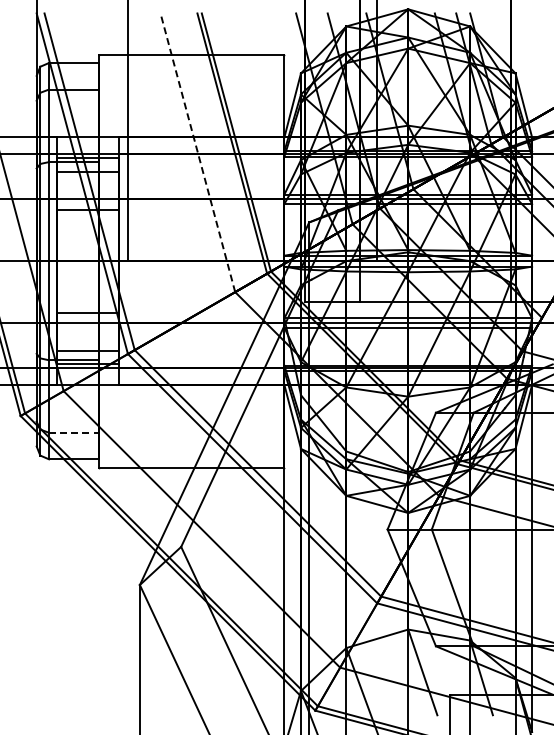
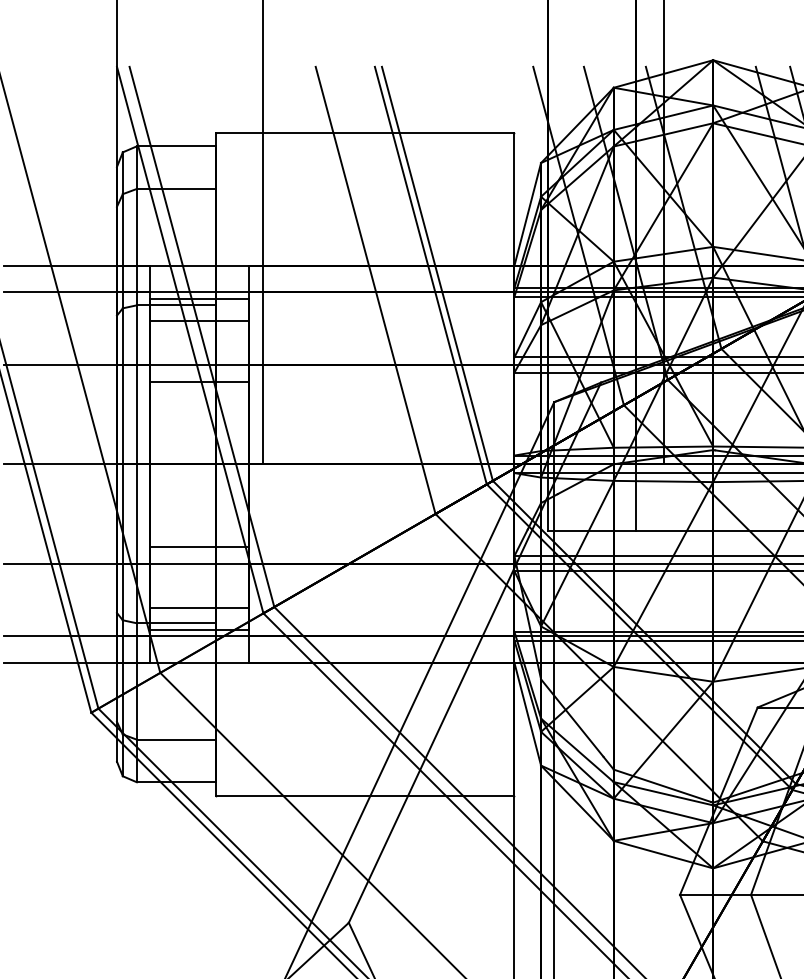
line: (197, 152) -> (375, 289), dashed -> solid
line: (73, 432) -> (176, 739), dashed -> solid

